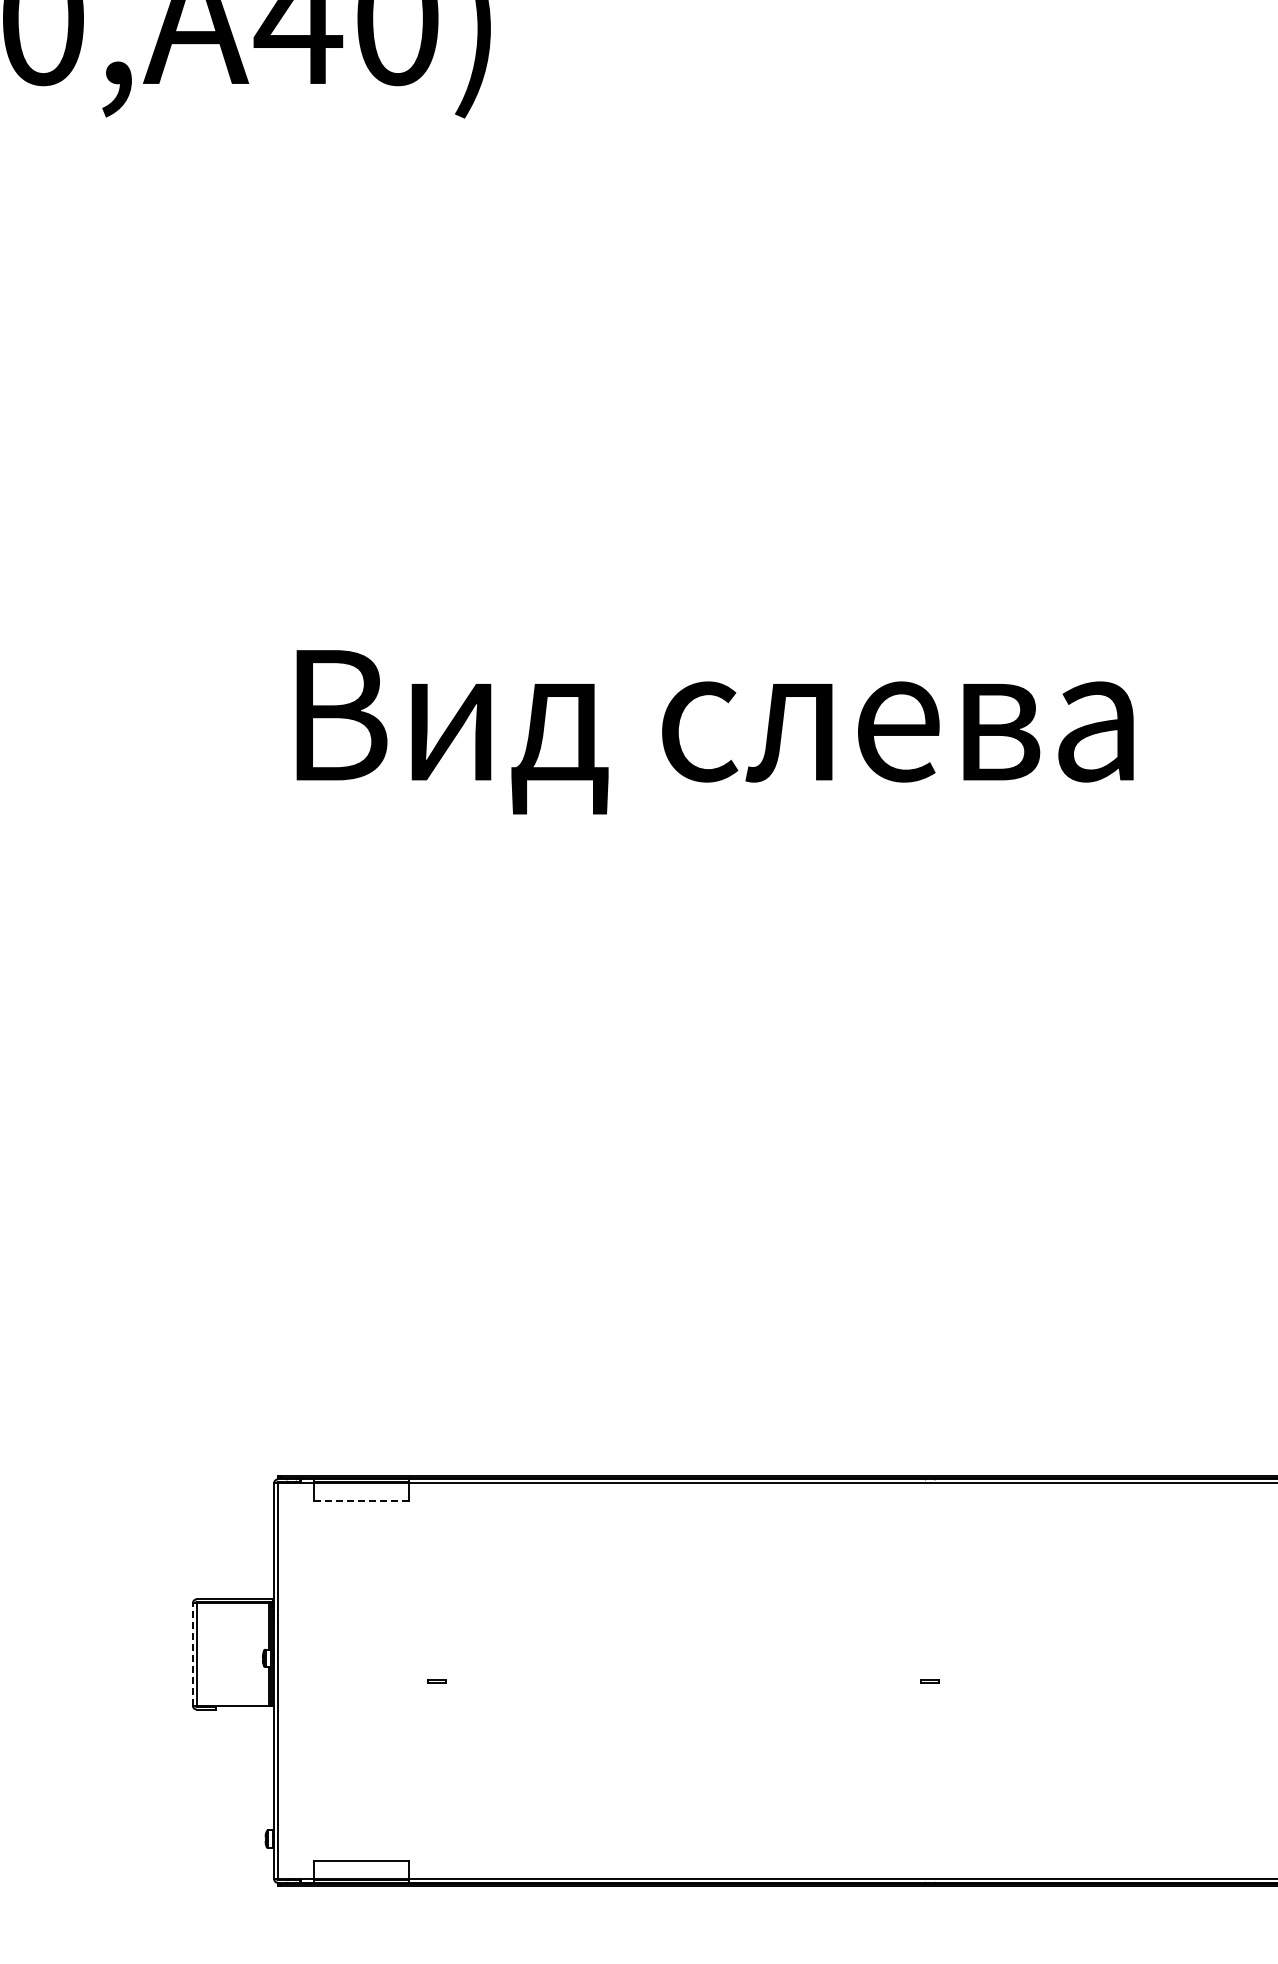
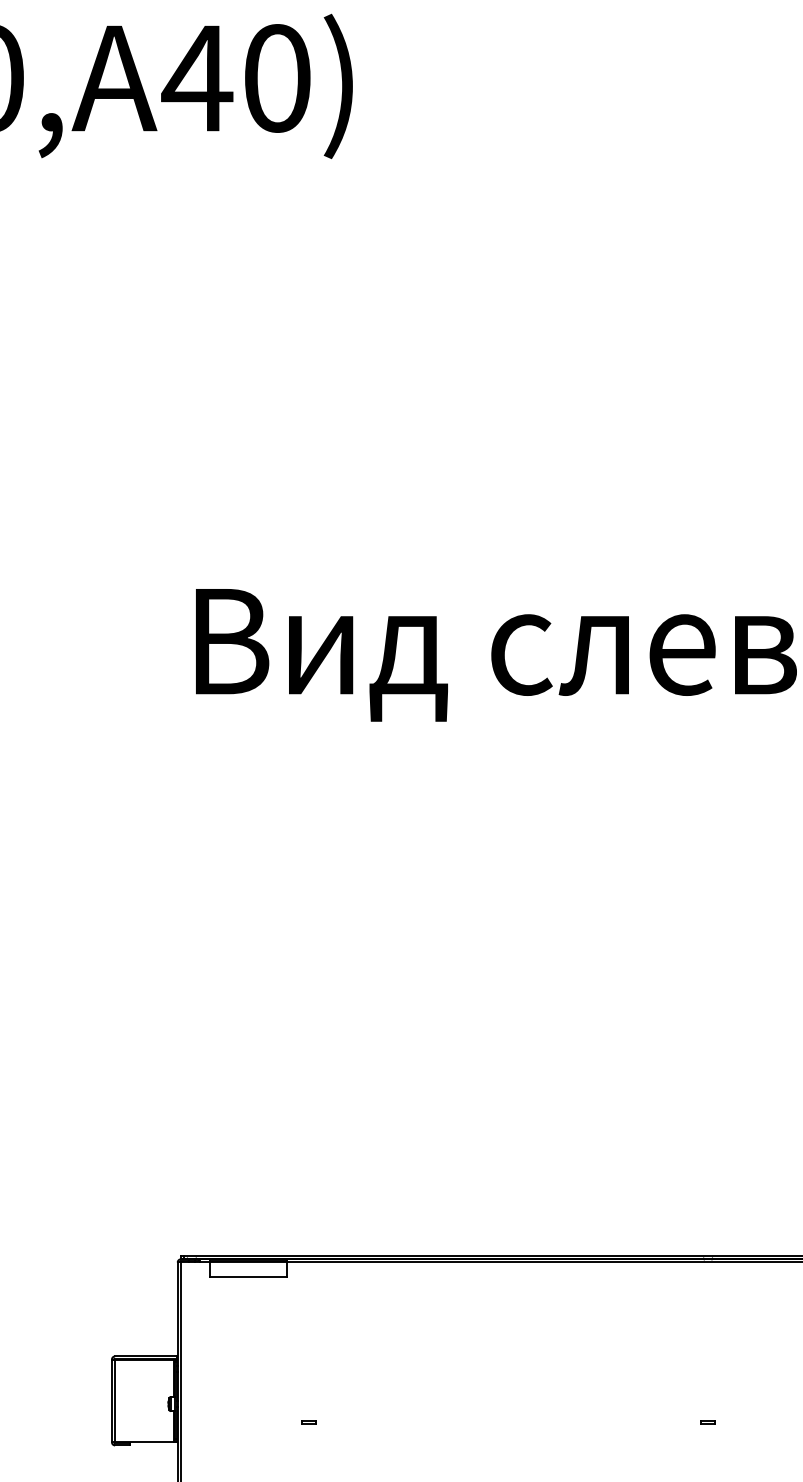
line: (361, 1501) -> (248, 1277), dashed -> solid
line: (192, 1653) -> (111, 1400), dashed -> solid

